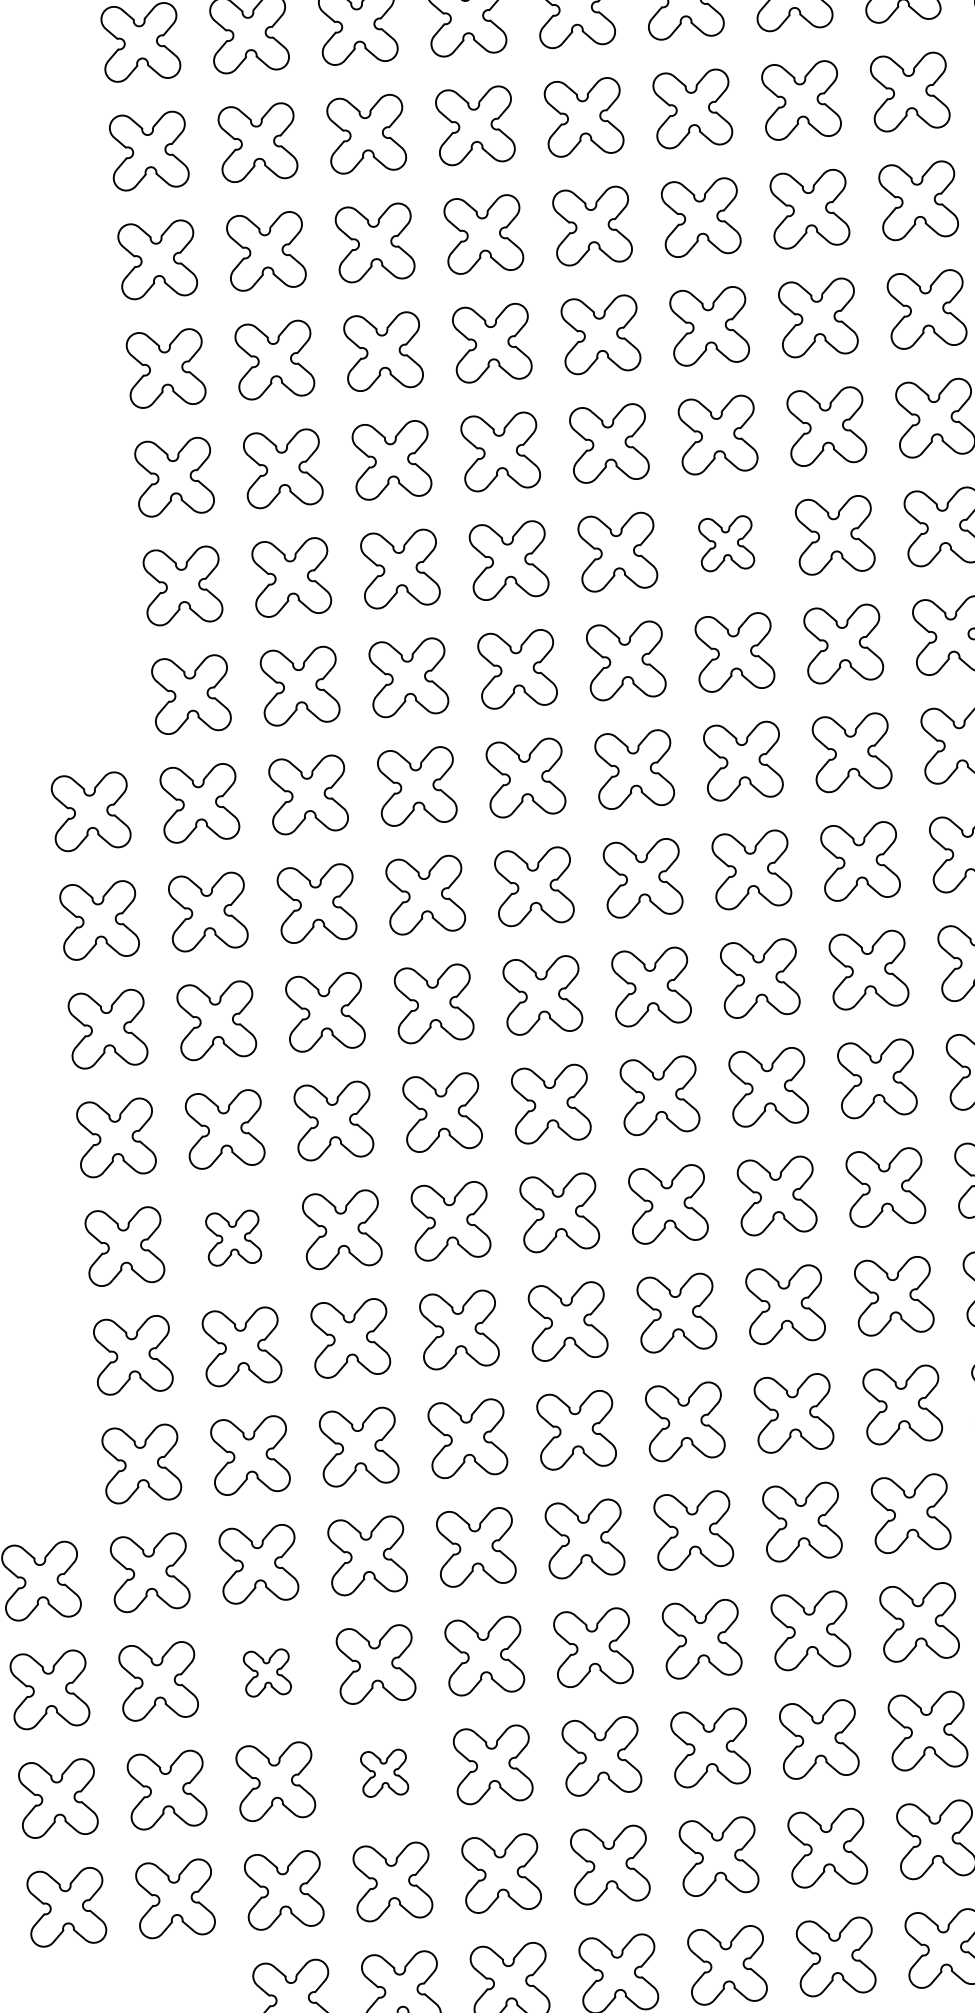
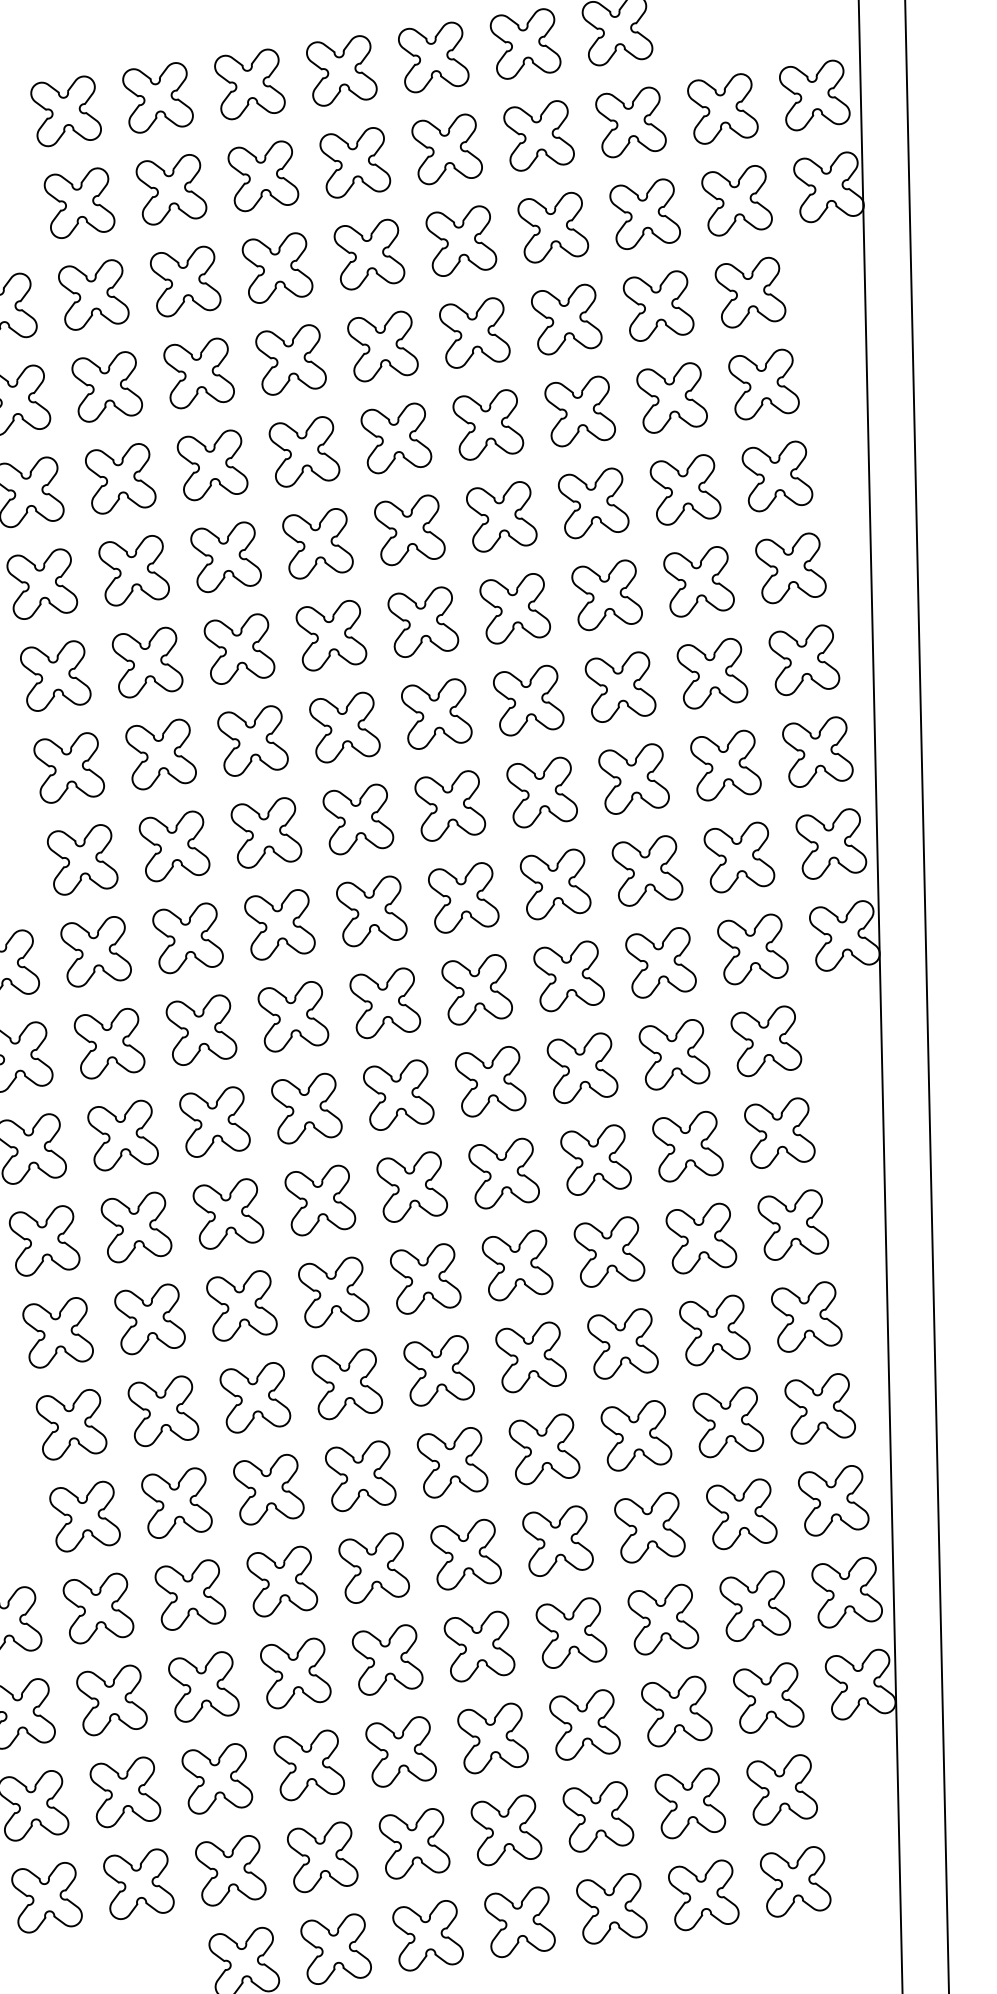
part: (726, 543) -> (528, 700), size x1.43
part: (233, 1238) -> (149, 1319), size x1.43
part: (266, 1672) -> (203, 1686), size x1.67
part: (384, 1773) -> (309, 1765), size x1.67

